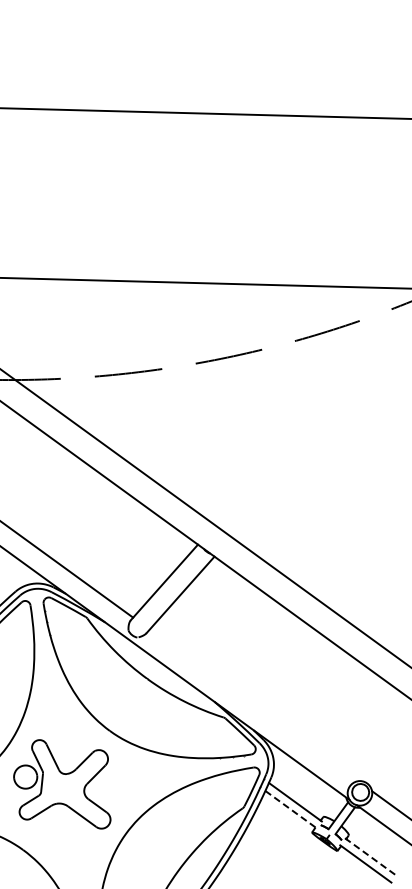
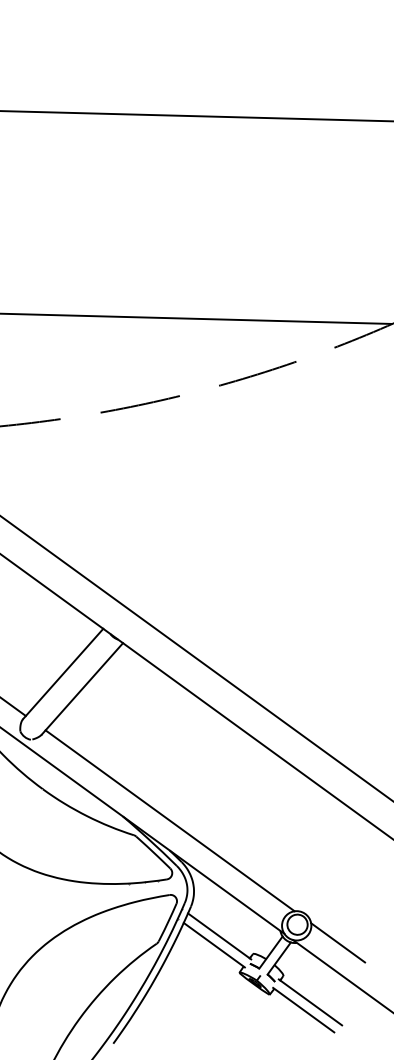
line: (253, 705) -> (169, 820), added
line: (290, 809) -> (213, 945), dashed -> solid
line: (371, 857) -> (310, 1002), dashed -> solid

